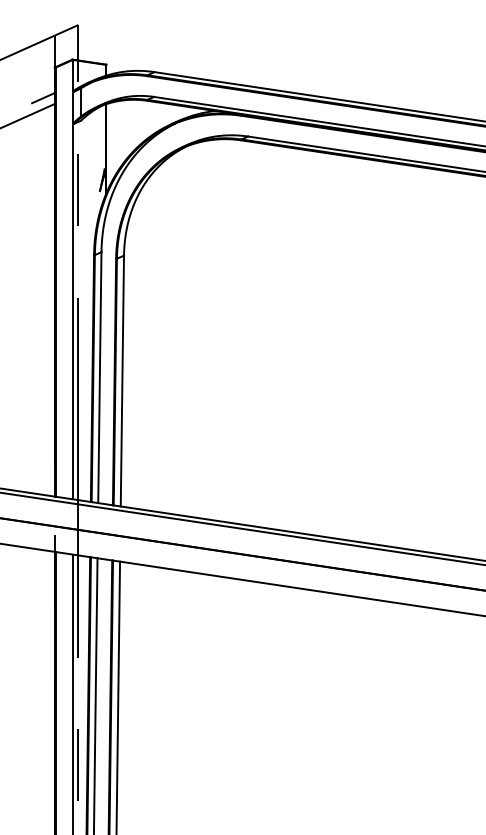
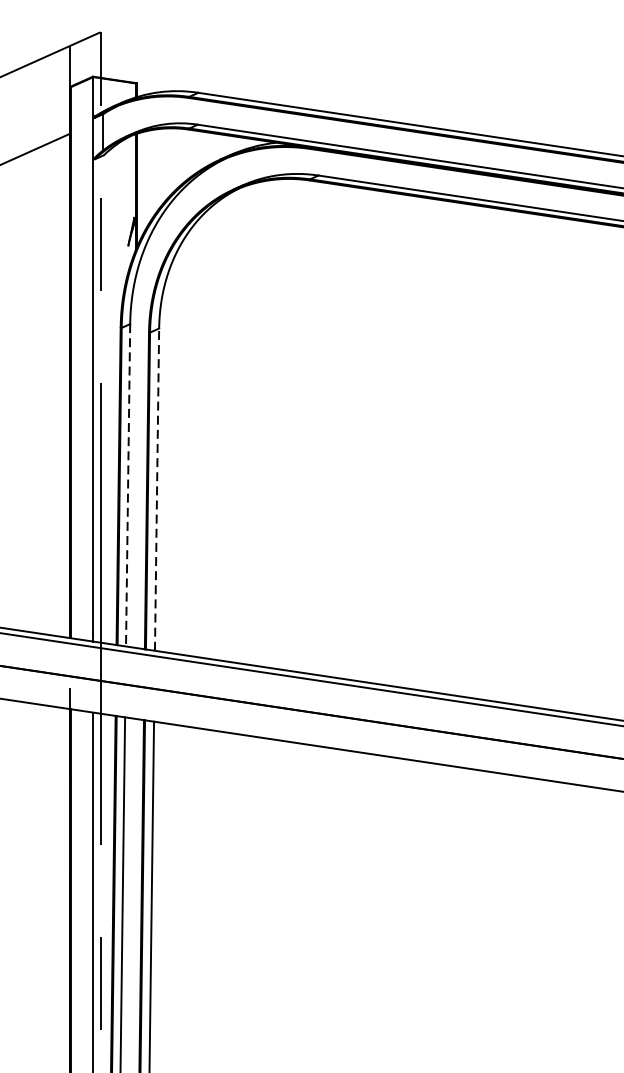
line: (42, 98) -> (54, 126), removed
line: (99, 378) -> (127, 486), solid -> dashed
line: (122, 380) -> (157, 488), solid -> dashed

